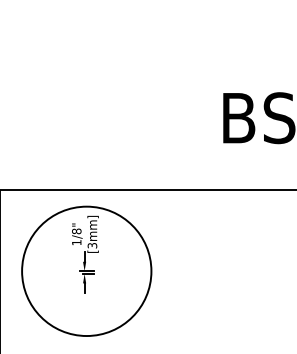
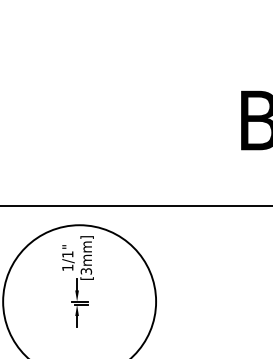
text: (76, 231) -> (67, 254), 1/8" -> 1/1"

